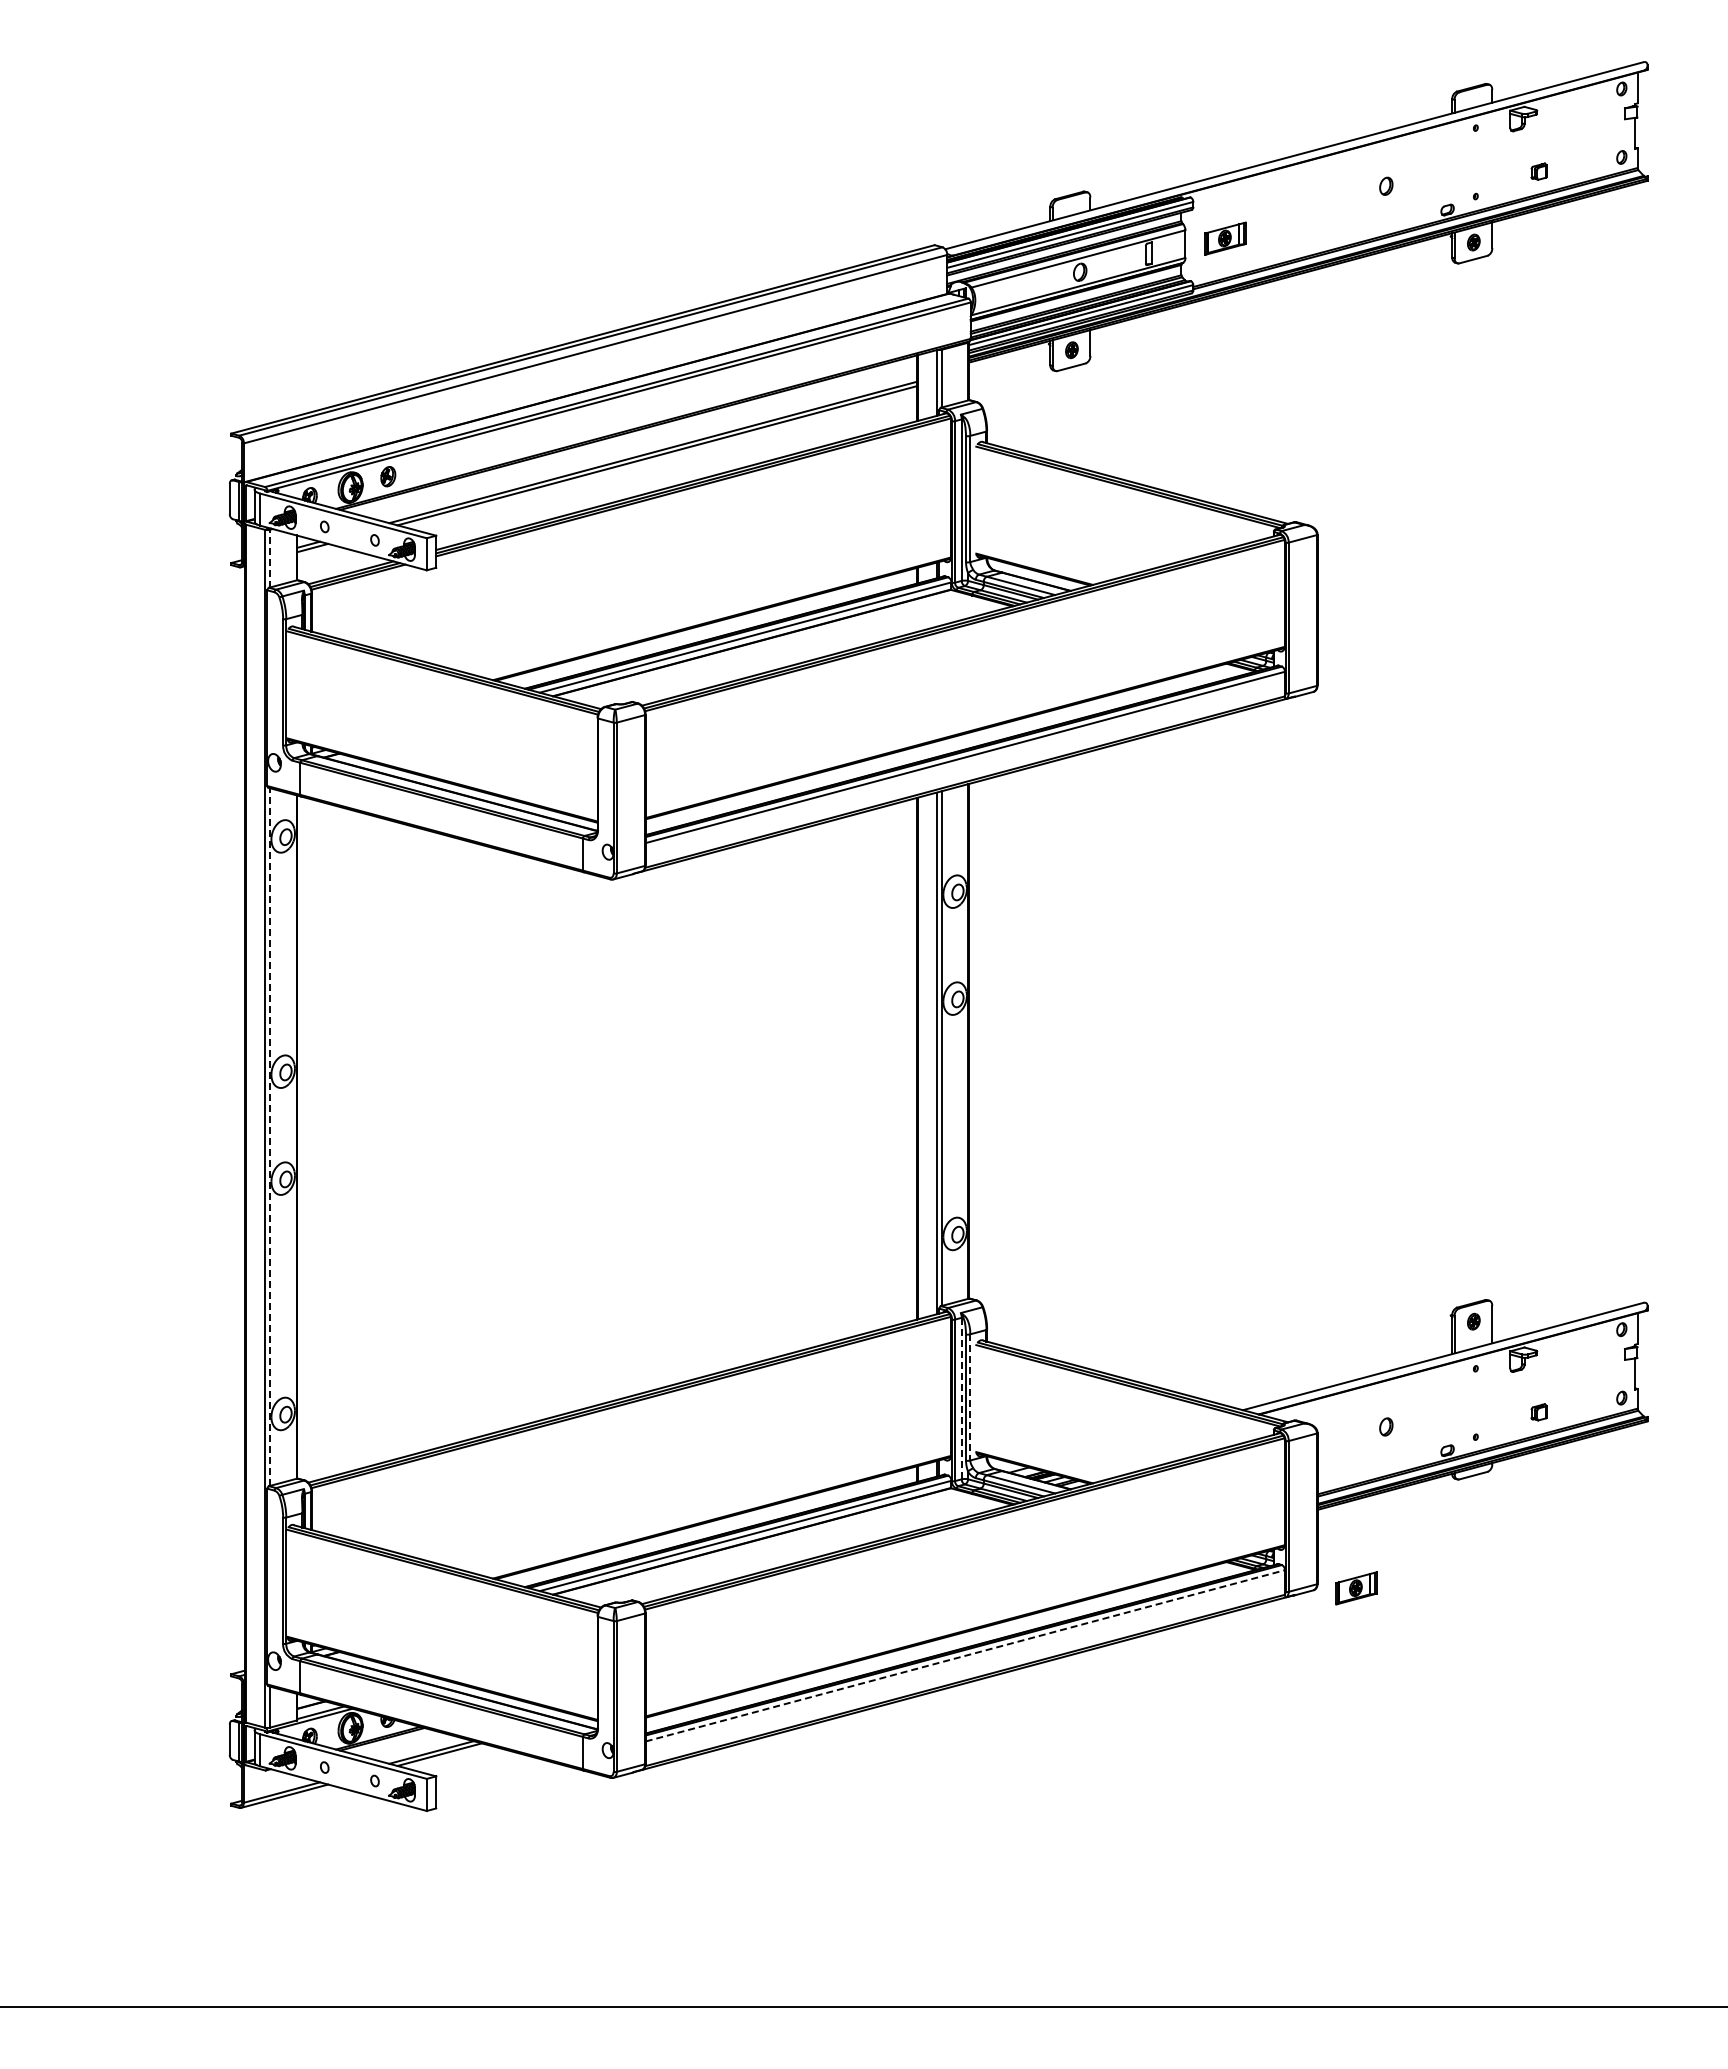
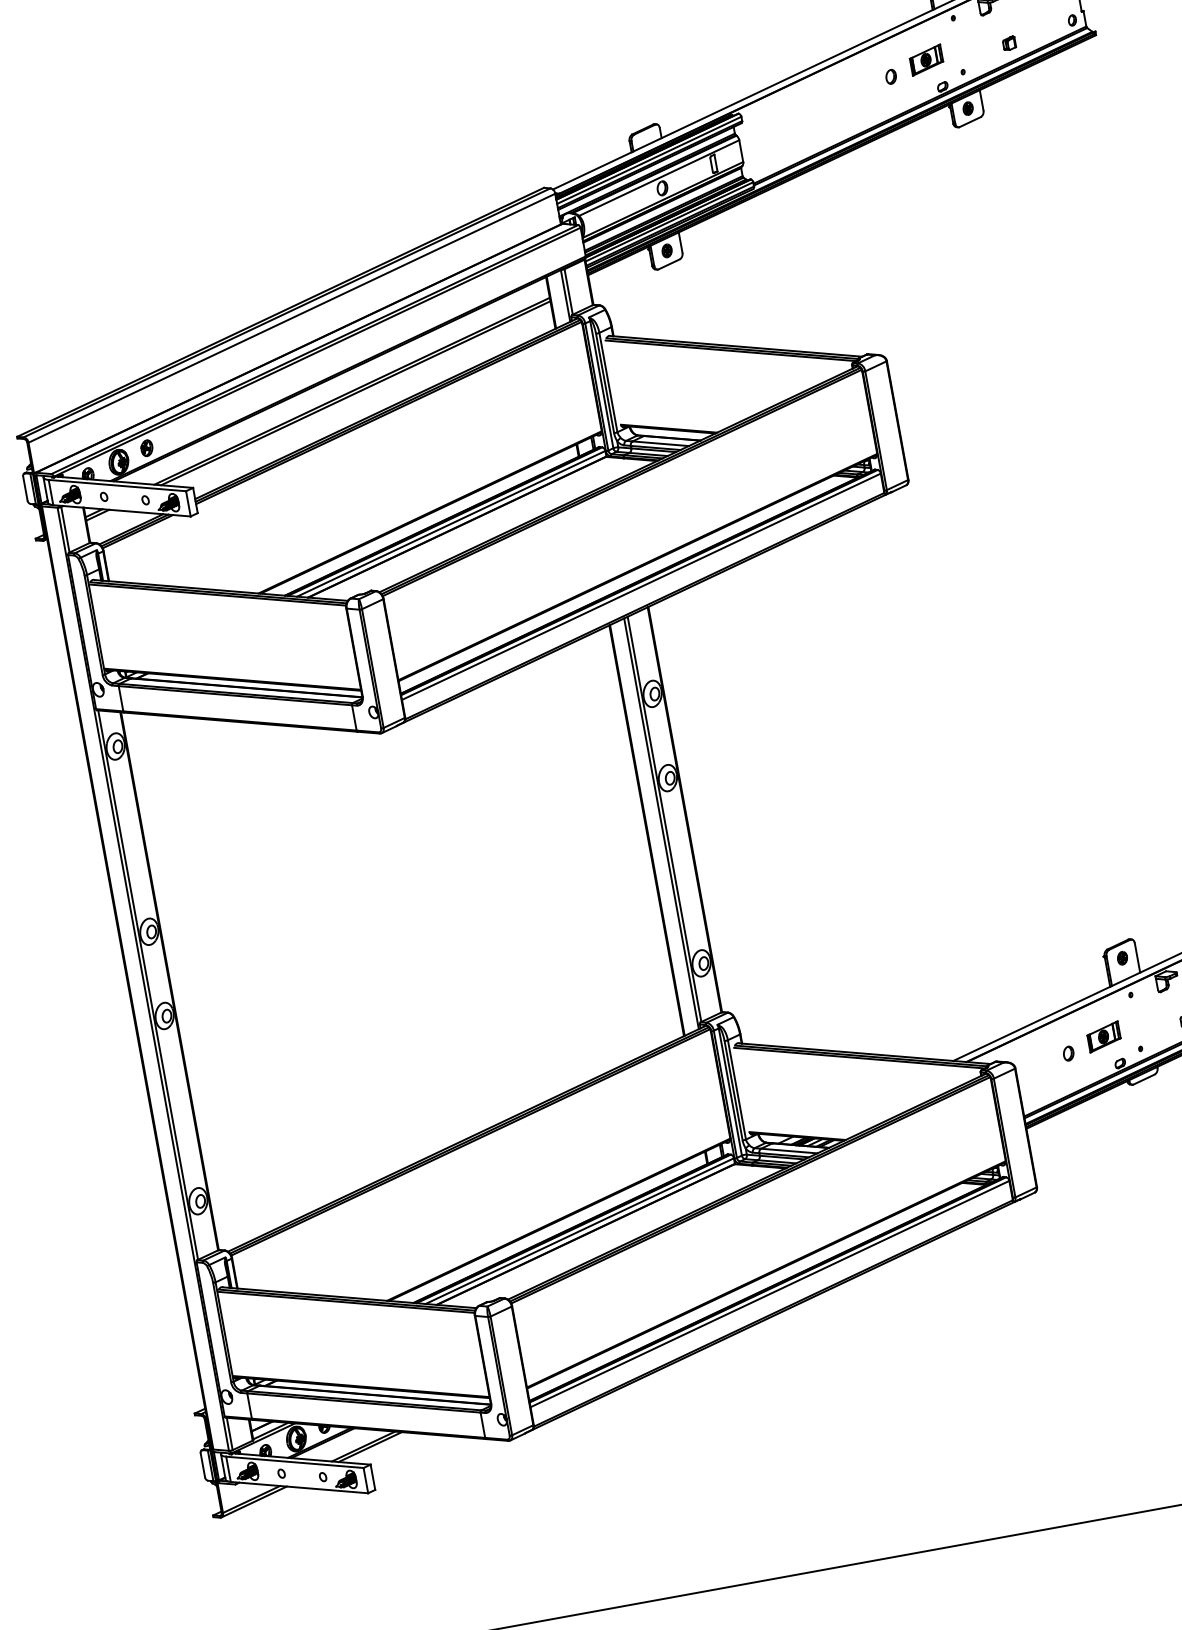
part: (1225, 238) -> (926, 60), moved
line: (269, 558) -> (65, 529), dashed -> solid
line: (269, 1137) -> (147, 985), dashed -> solid
line: (970, 1397) -> (737, 1089), dashed -> solid
line: (961, 1398) -> (730, 1092), dashed -> solid
part: (1356, 1588) -> (1104, 1037), moved
line: (965, 1655) -> (770, 1293), dashed -> solid

